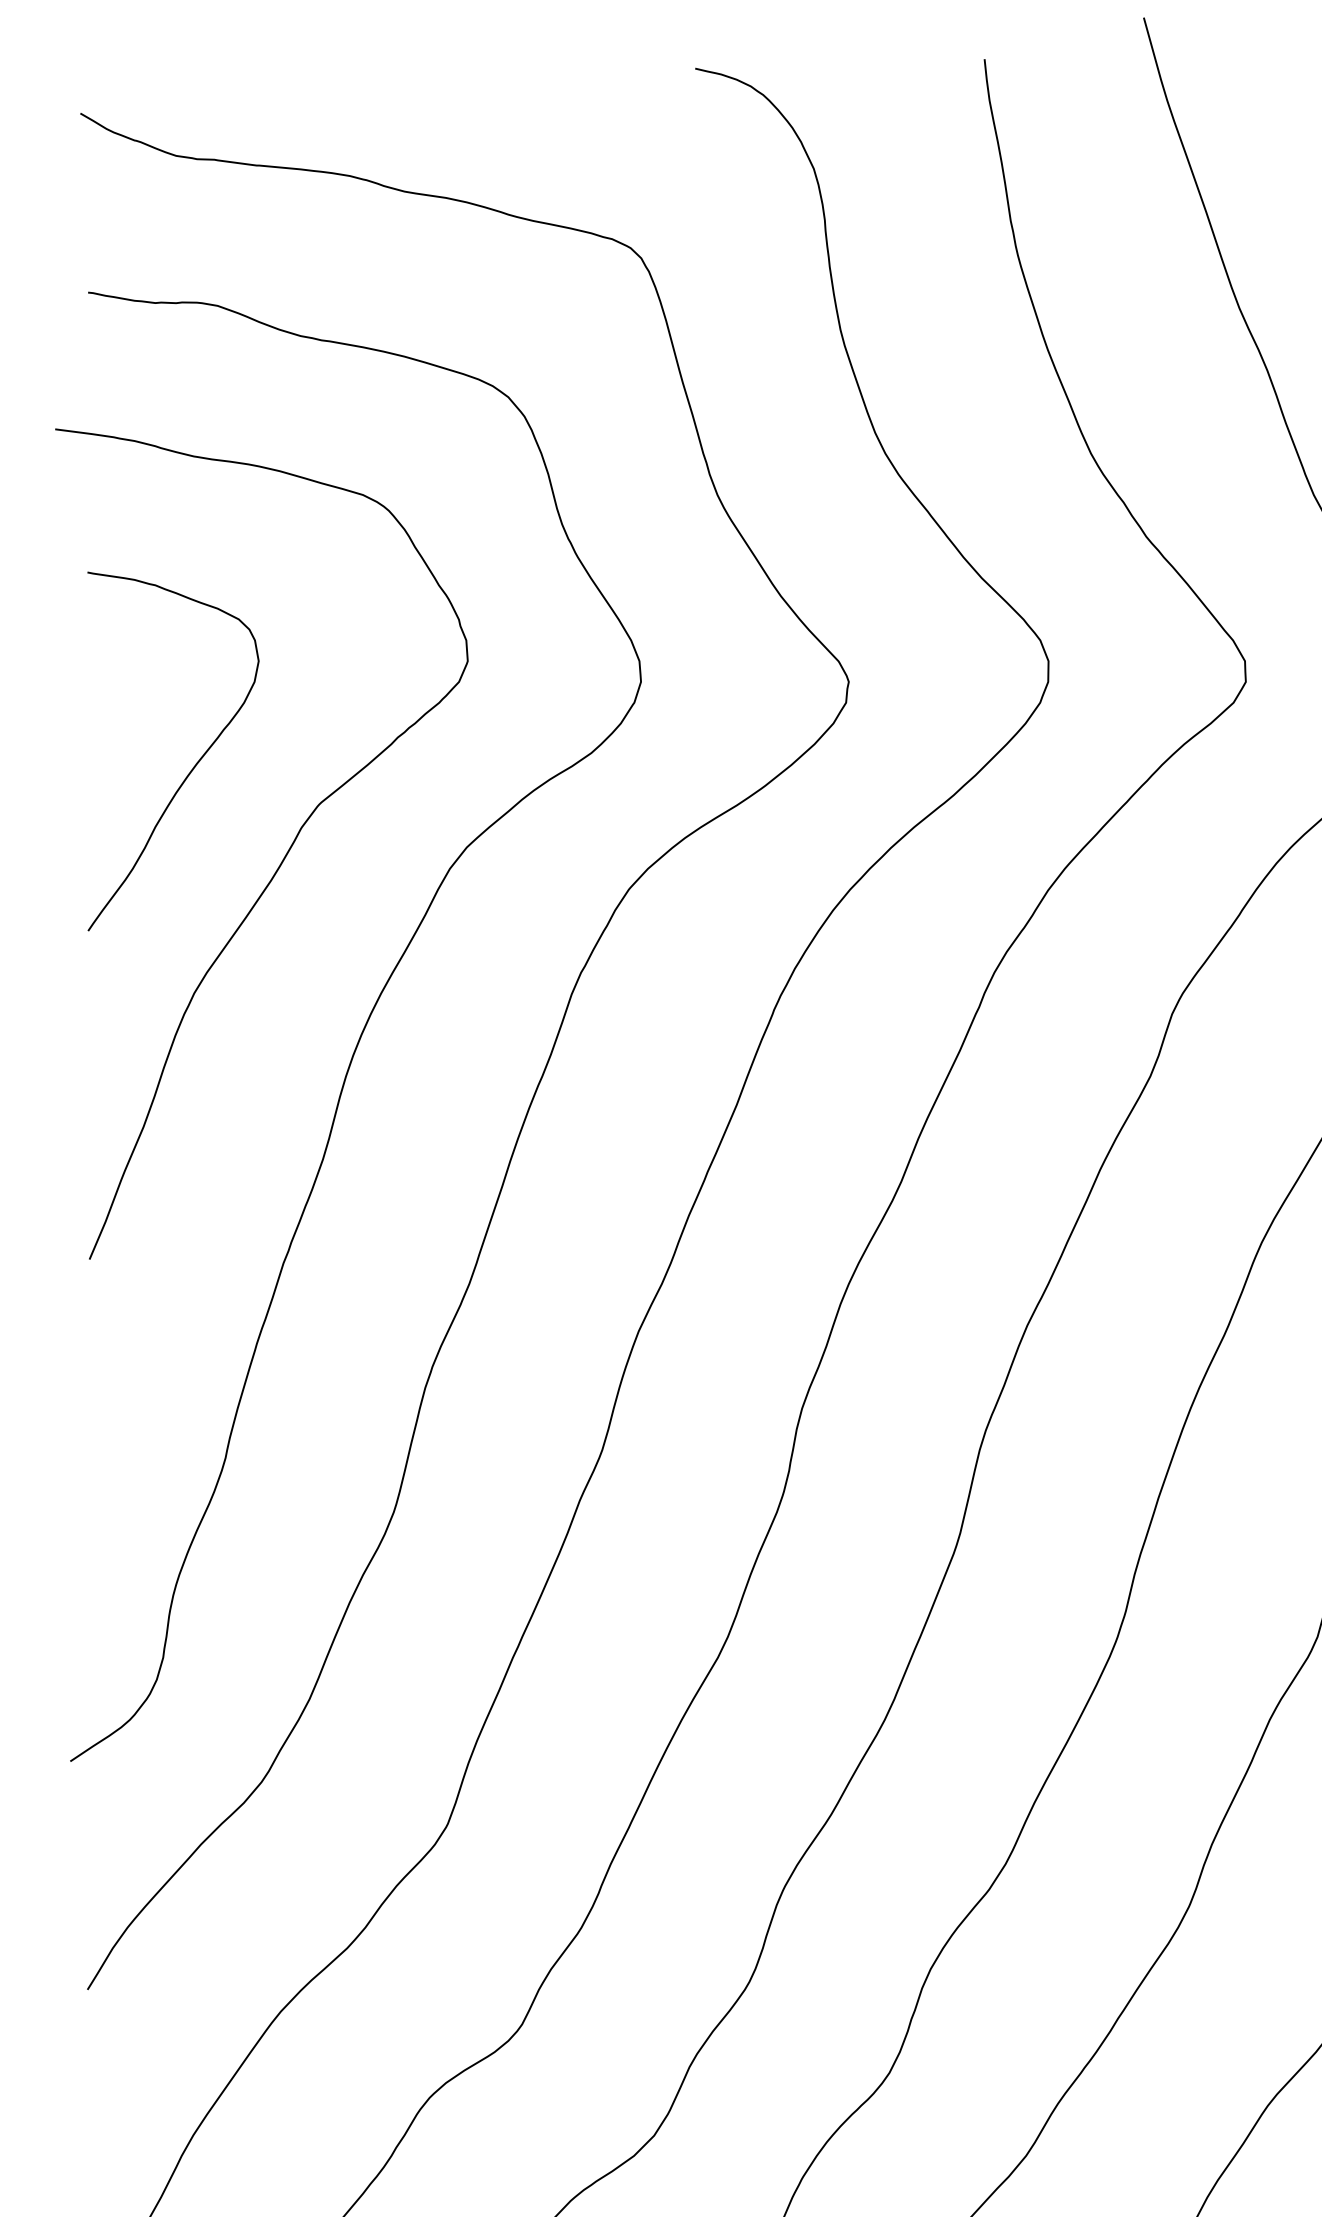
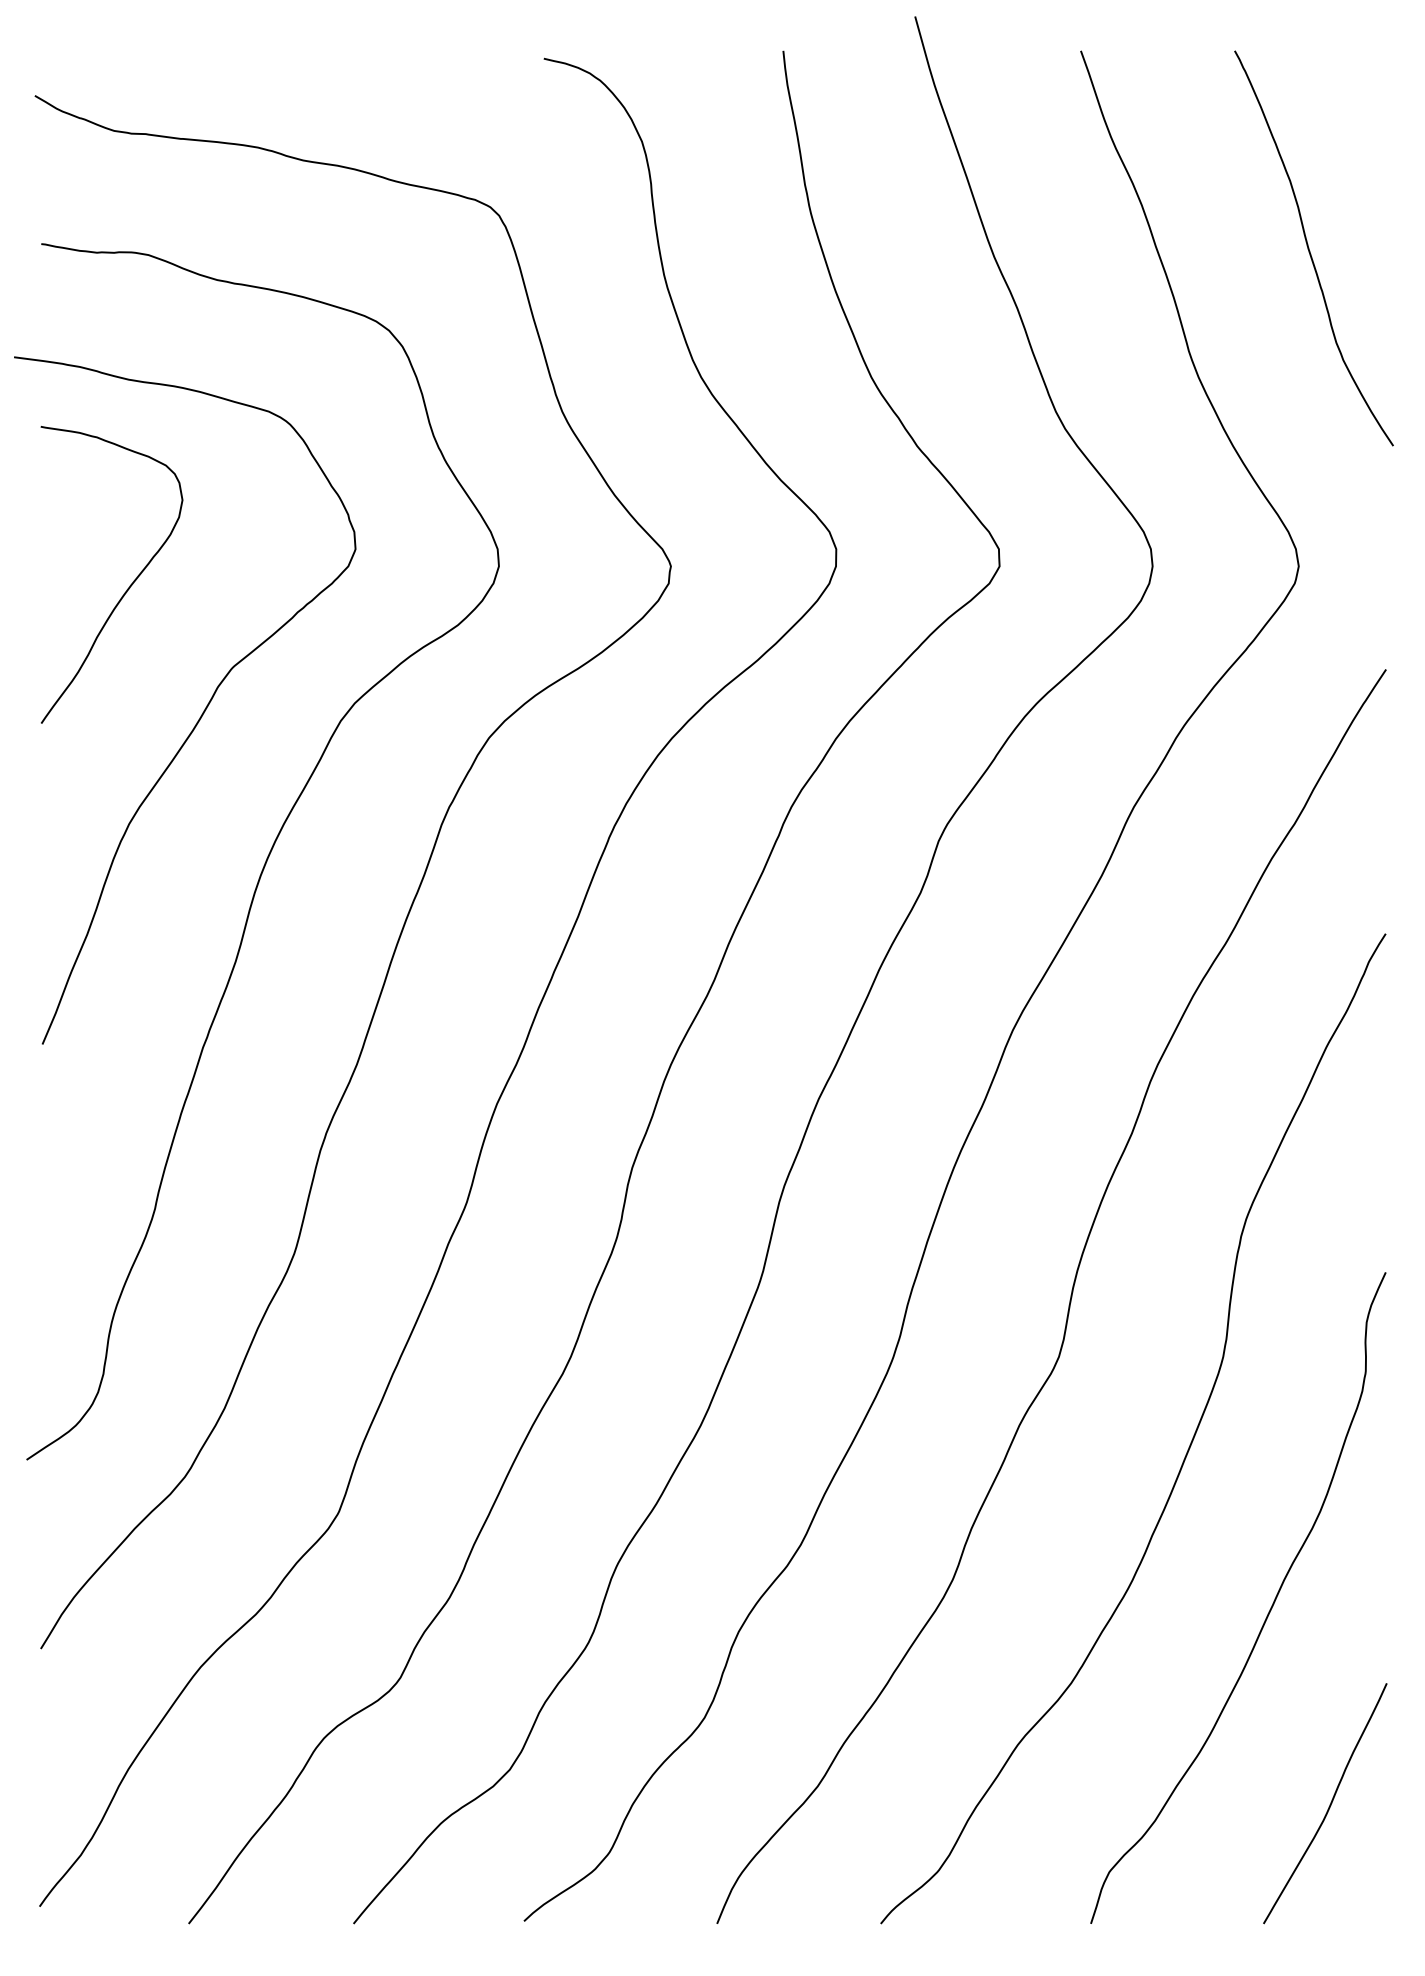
curve: (194, 764) -> (129, 585), moved

